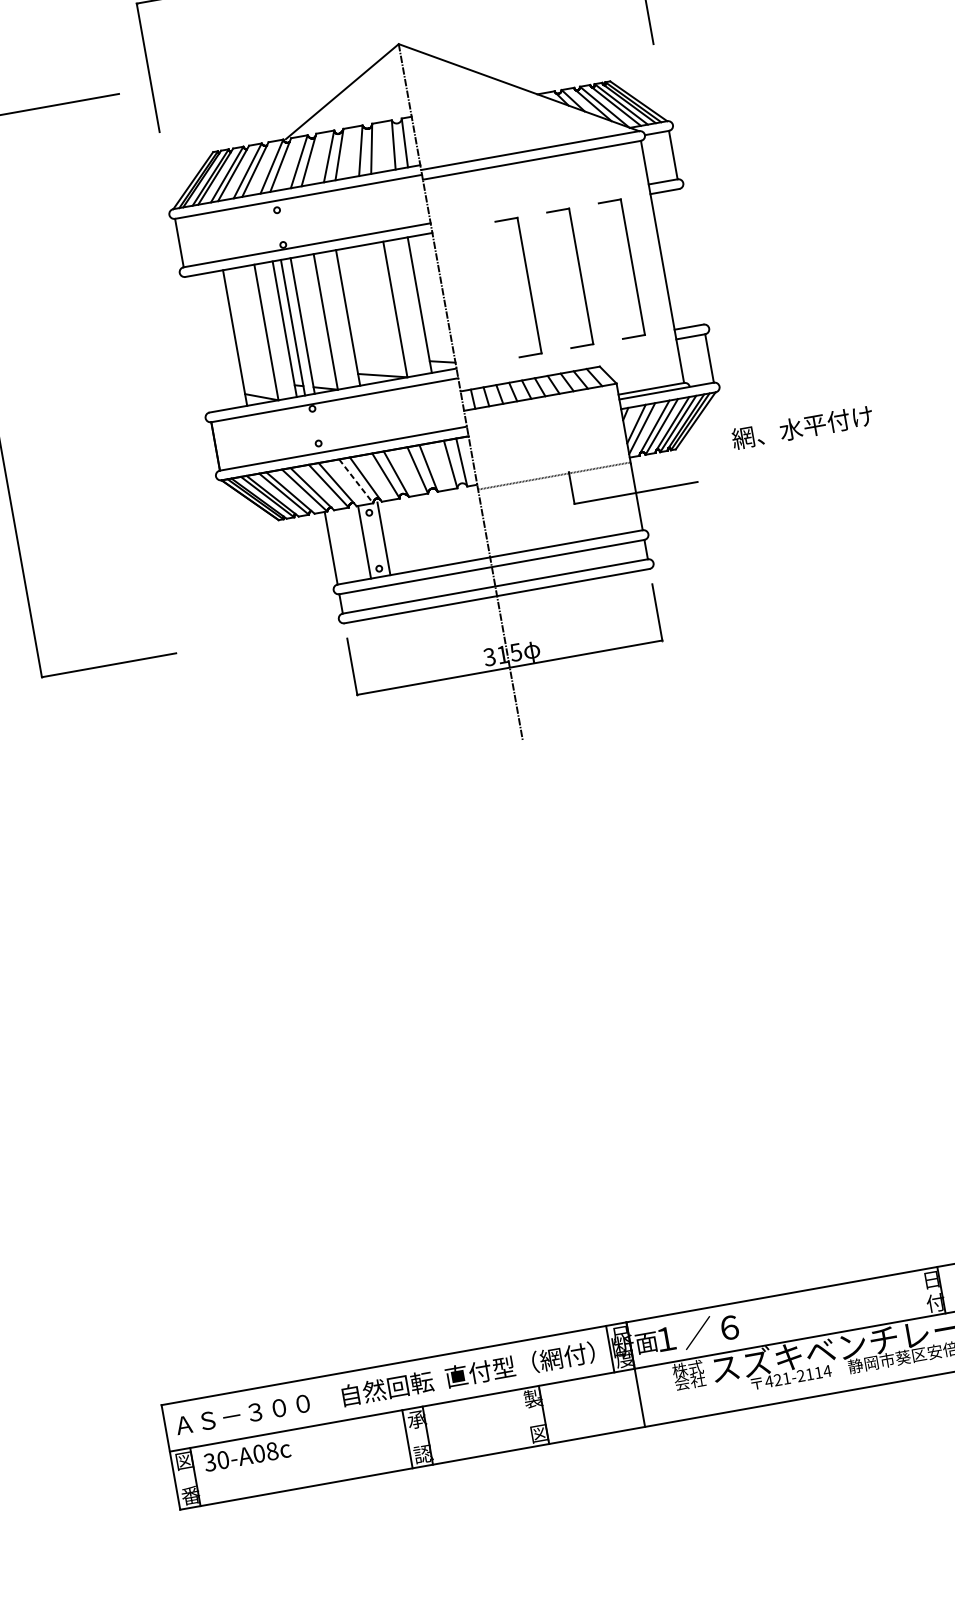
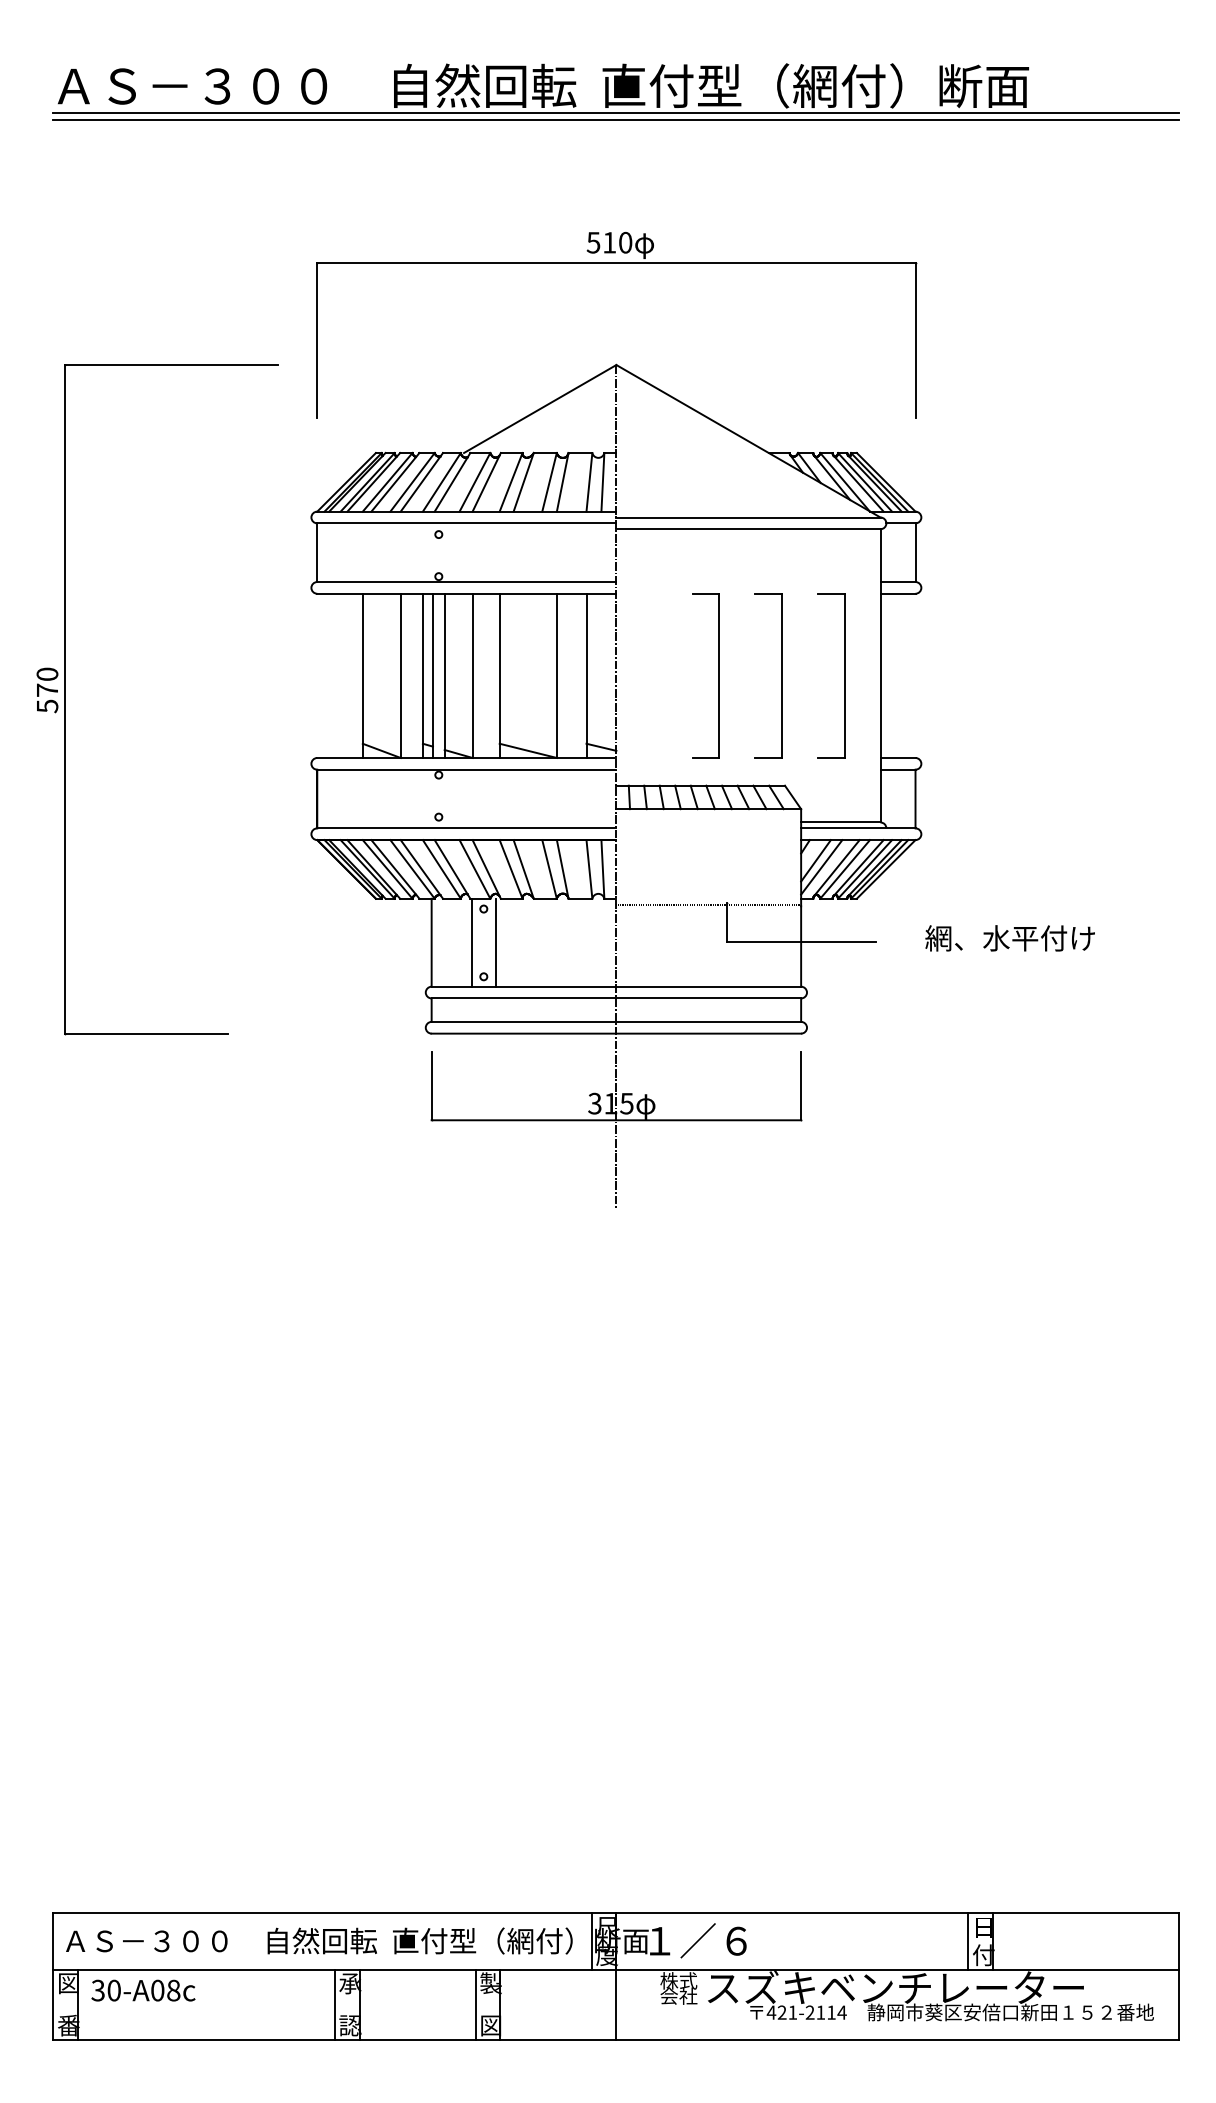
text: (801, 427) -> (1009, 938), moved
line: (356, 481) -> (475, 869), dashed -> solid
line: (921, 1293) -> (968, 1941), added
line: (523, 1418) -> (475, 2004), added

